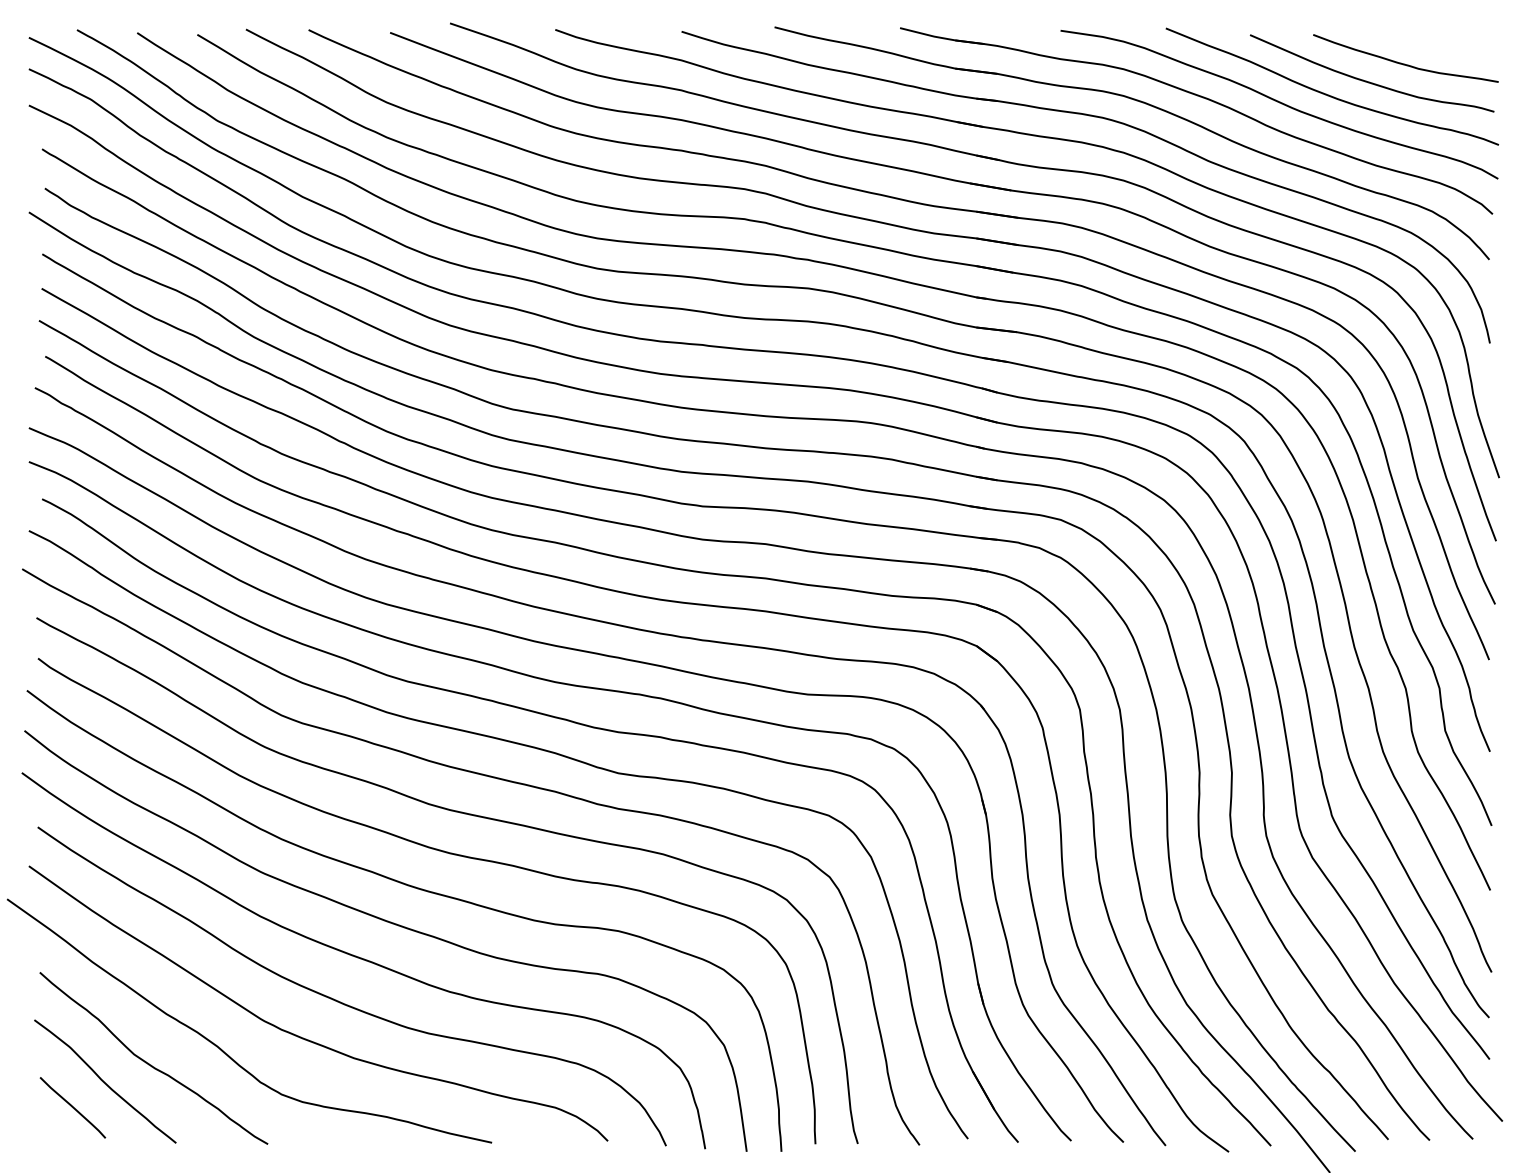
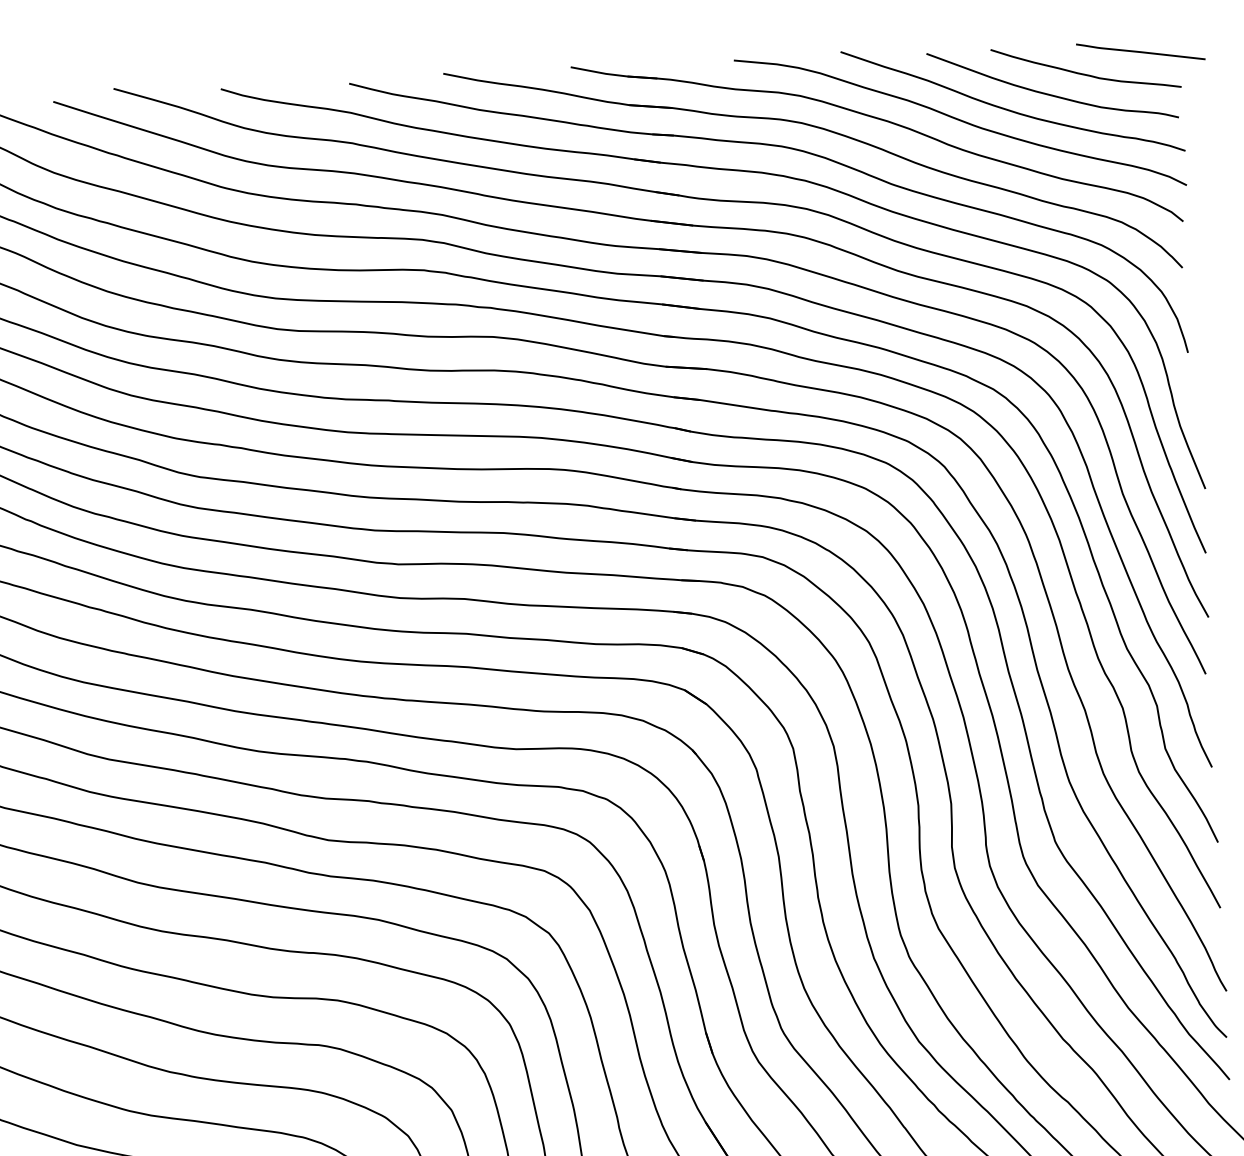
line: (1460, 45) -> (1140, 52), added

